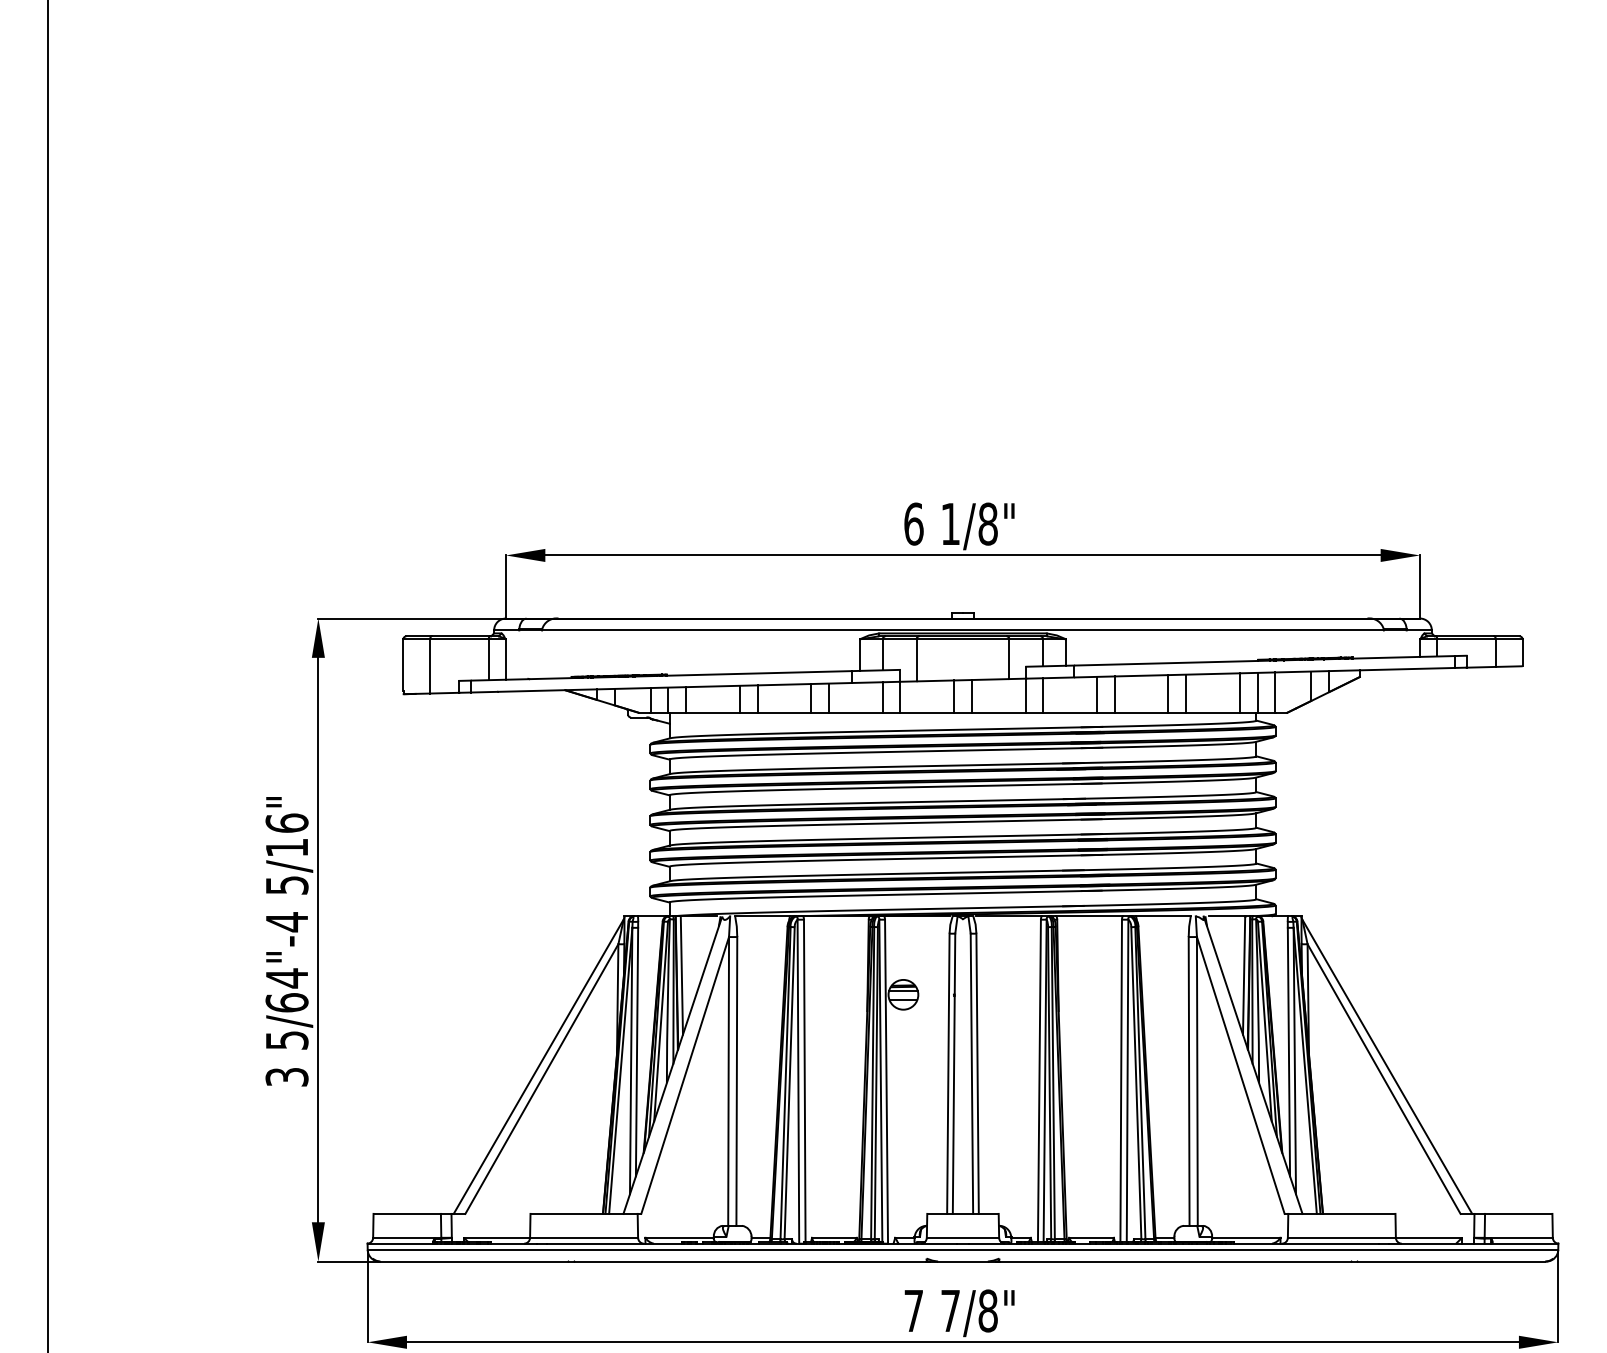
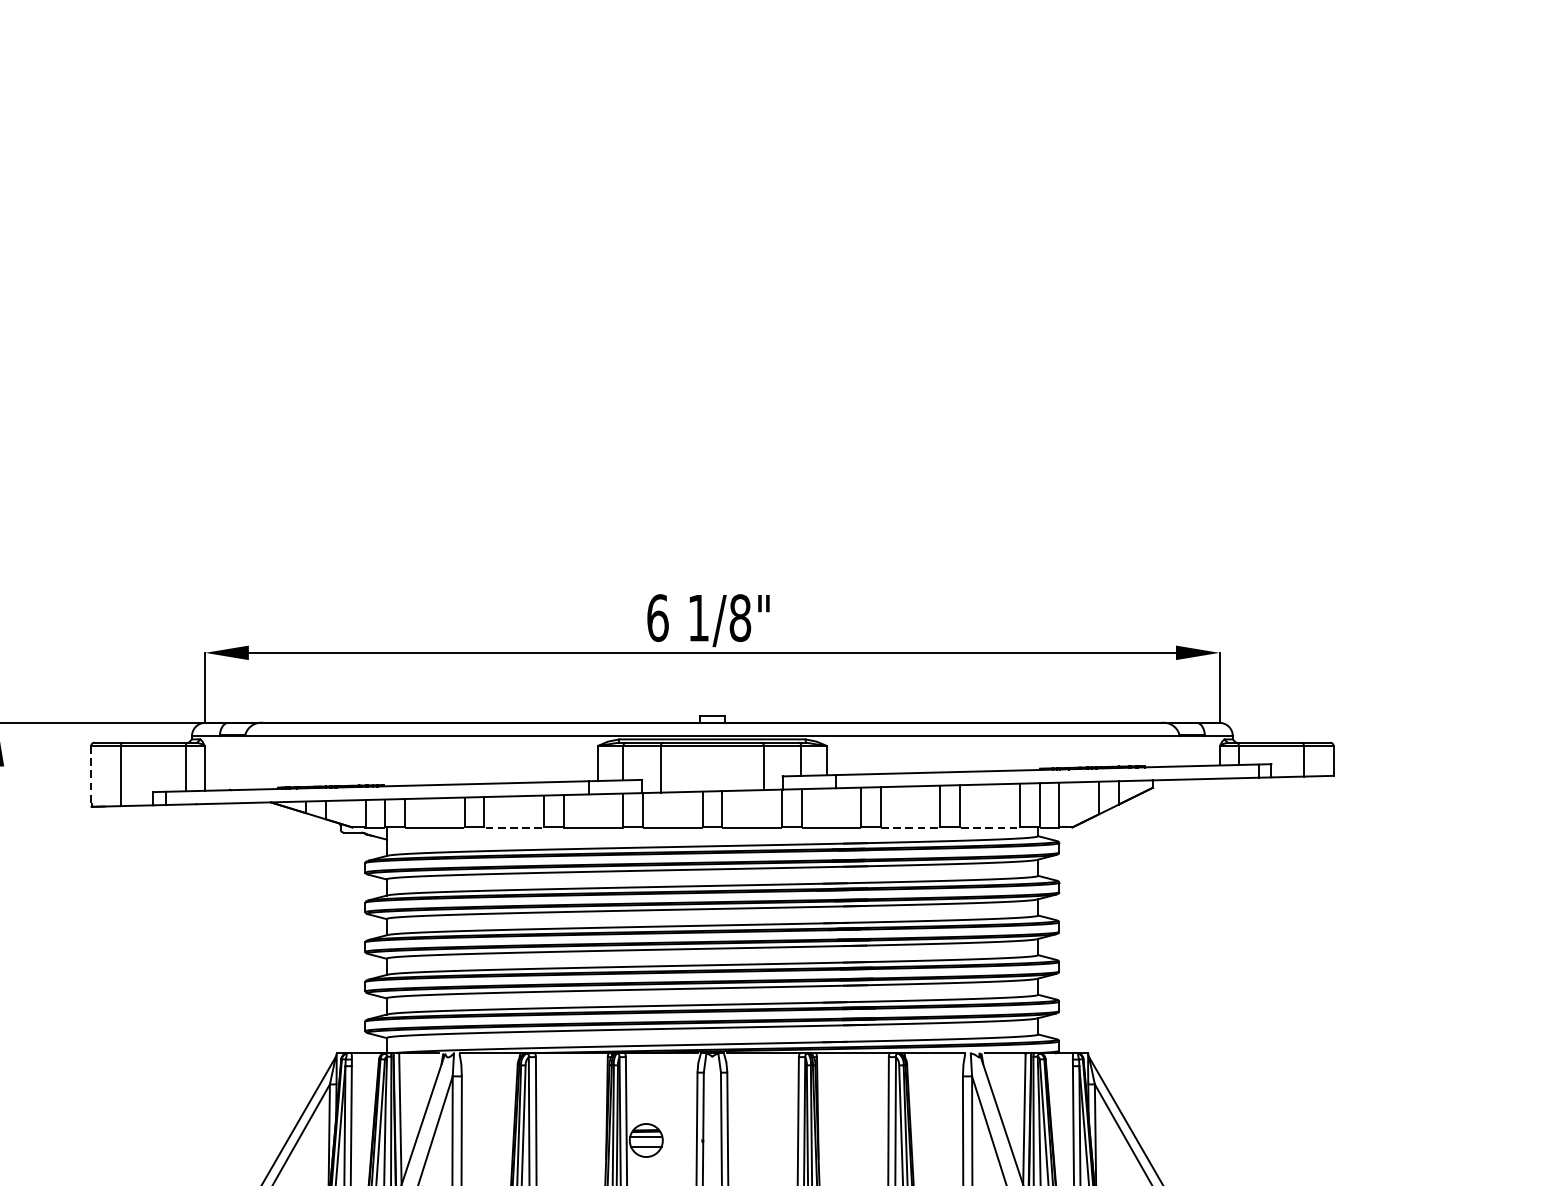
line: (403, 665) -> (91, 775), solid -> dashed
line: (784, 713) -> (514, 828), solid -> dashed
line: (1141, 713) -> (910, 828), solid -> dashed
line: (1212, 713) -> (989, 828), solid -> dashed

